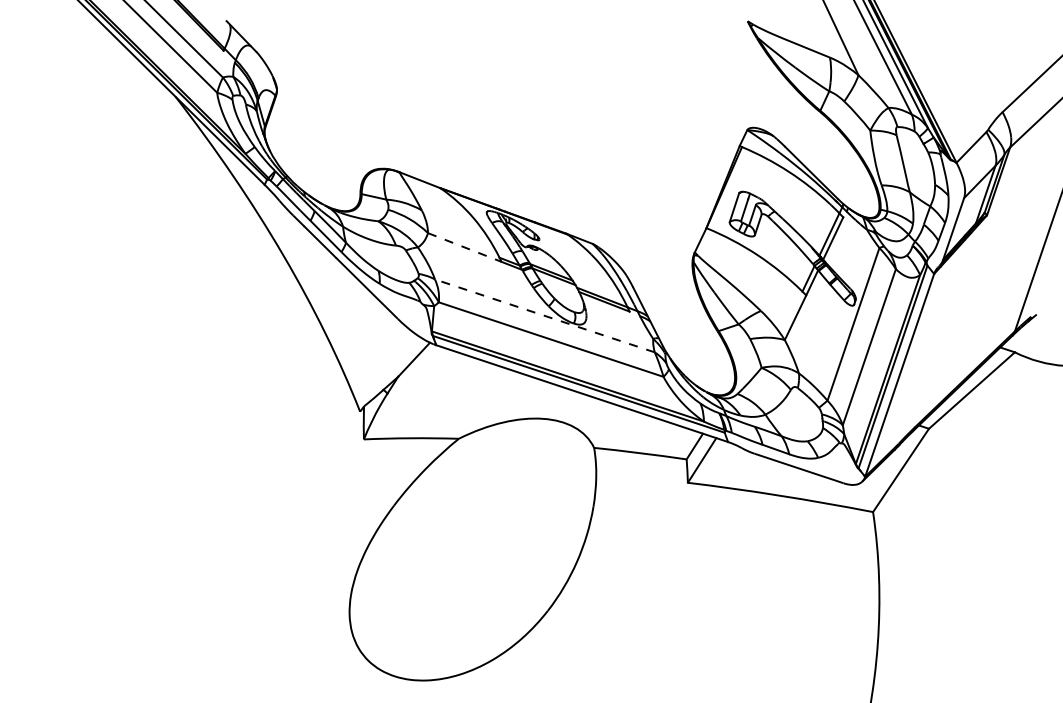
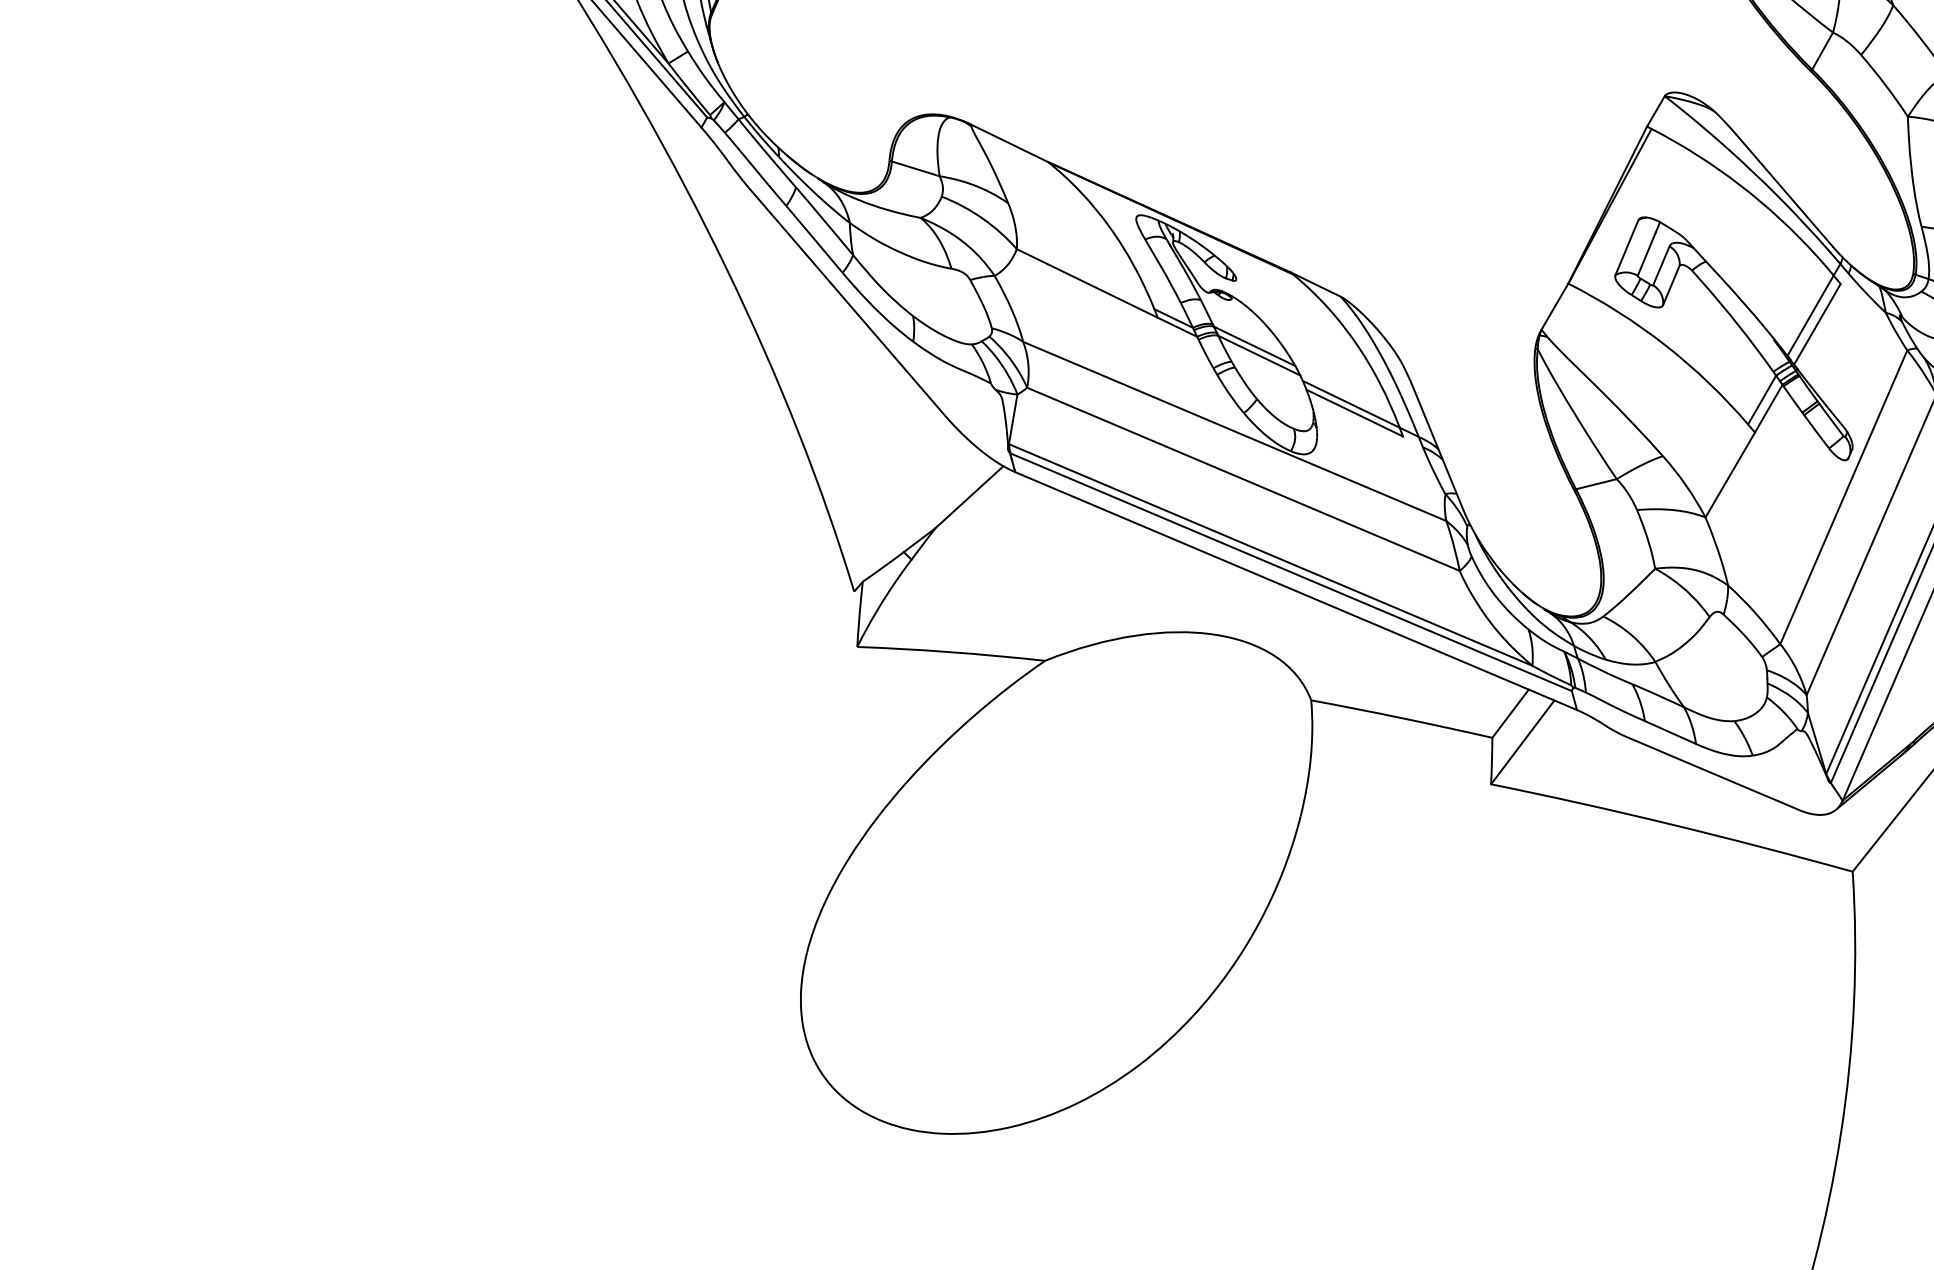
line: (465, 247) -> (1088, 283), dashed -> solid
line: (544, 315) -> (1234, 430), dashed -> solid

